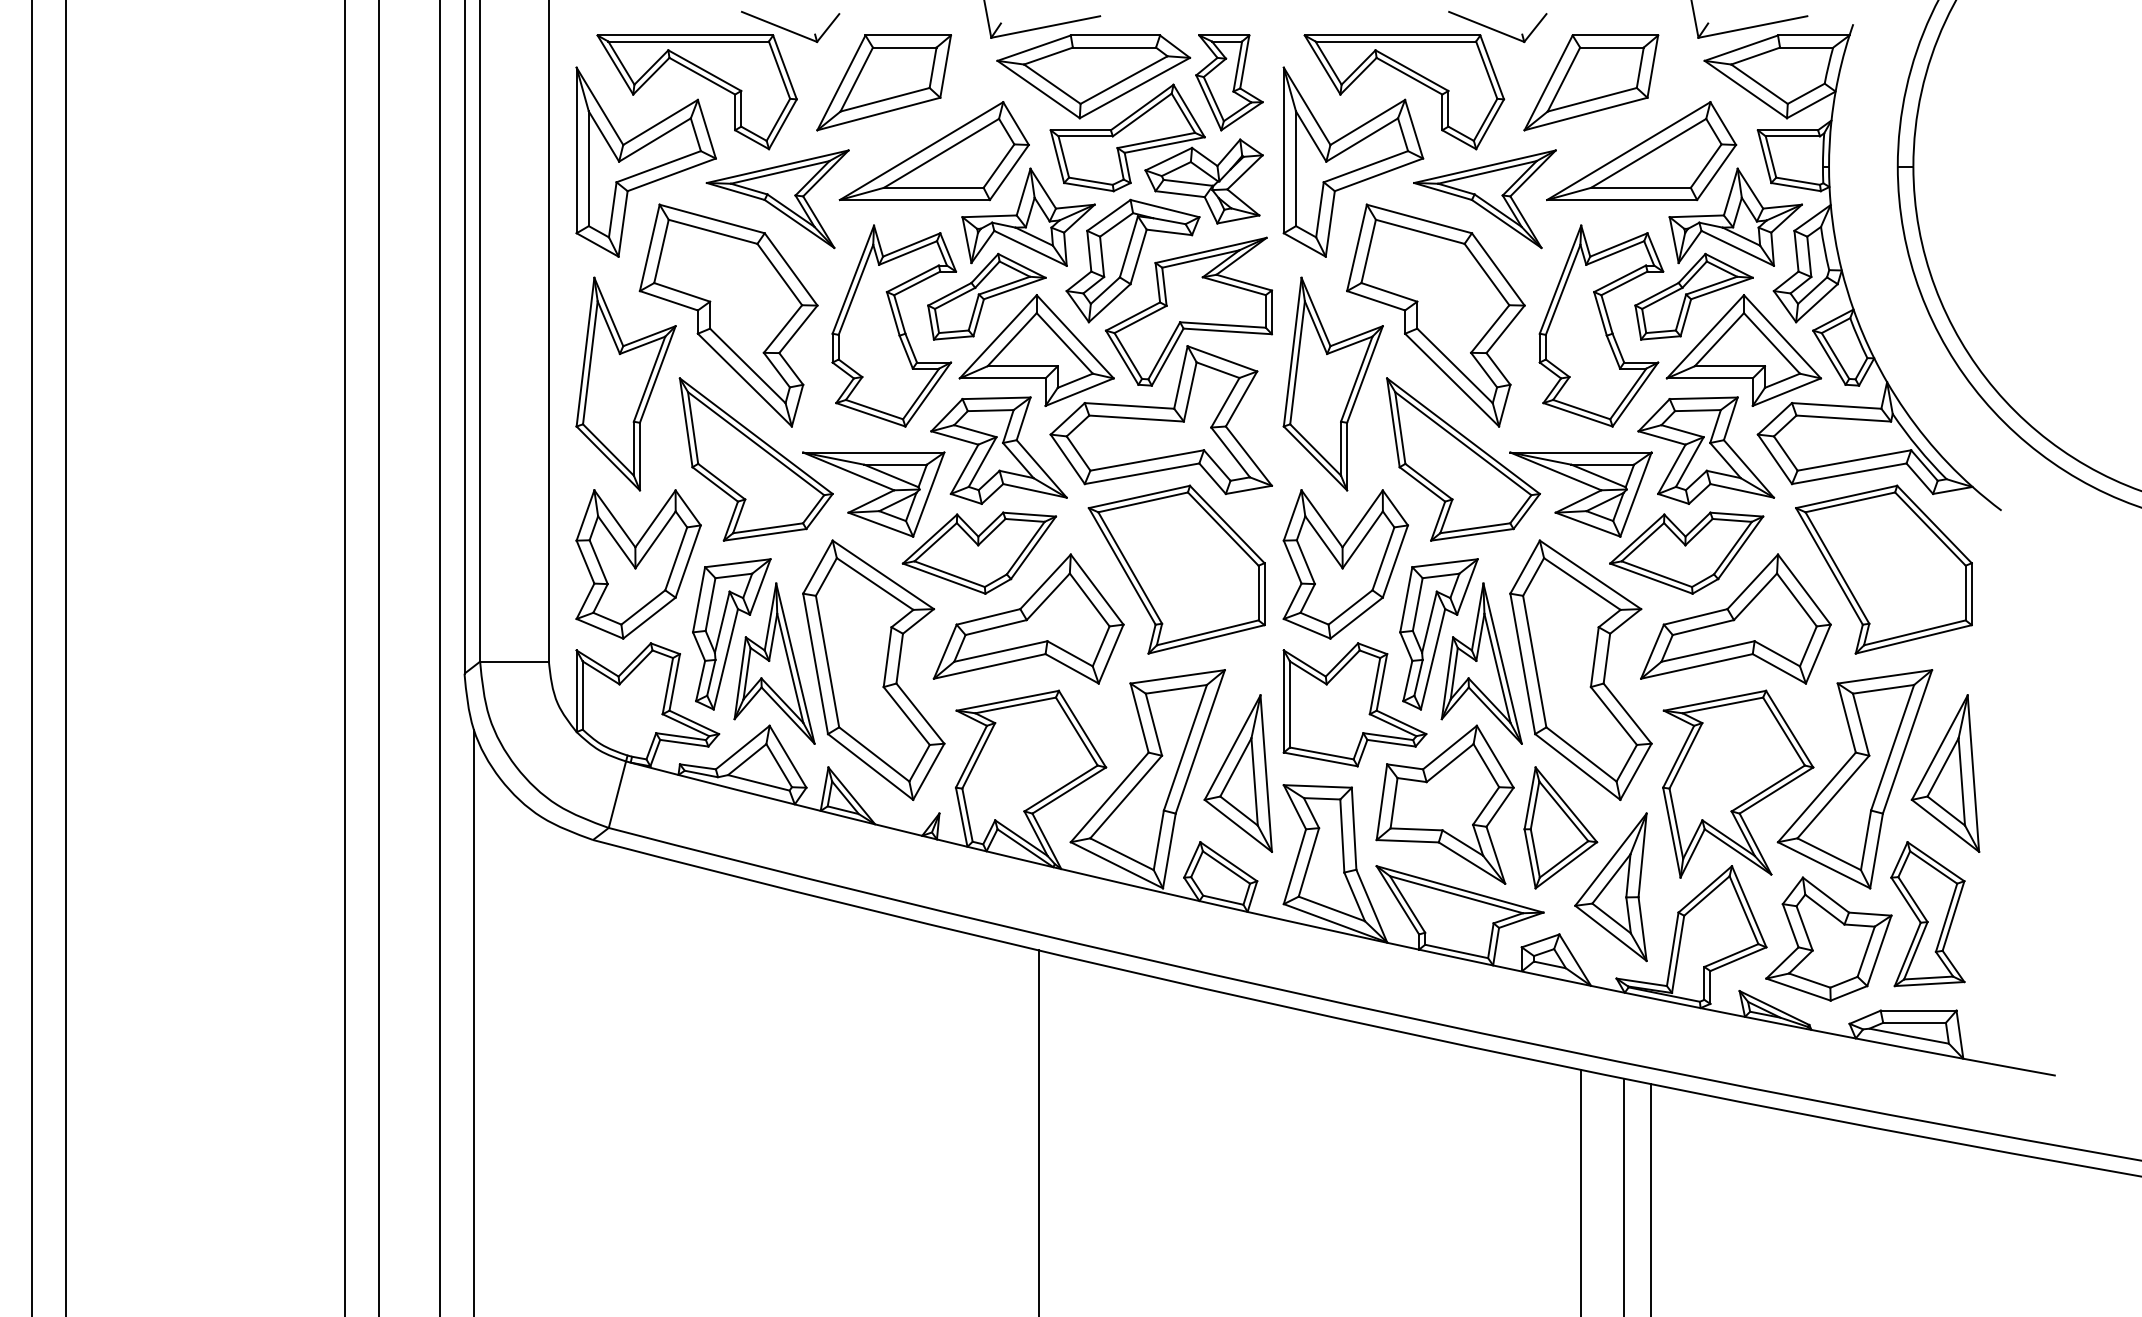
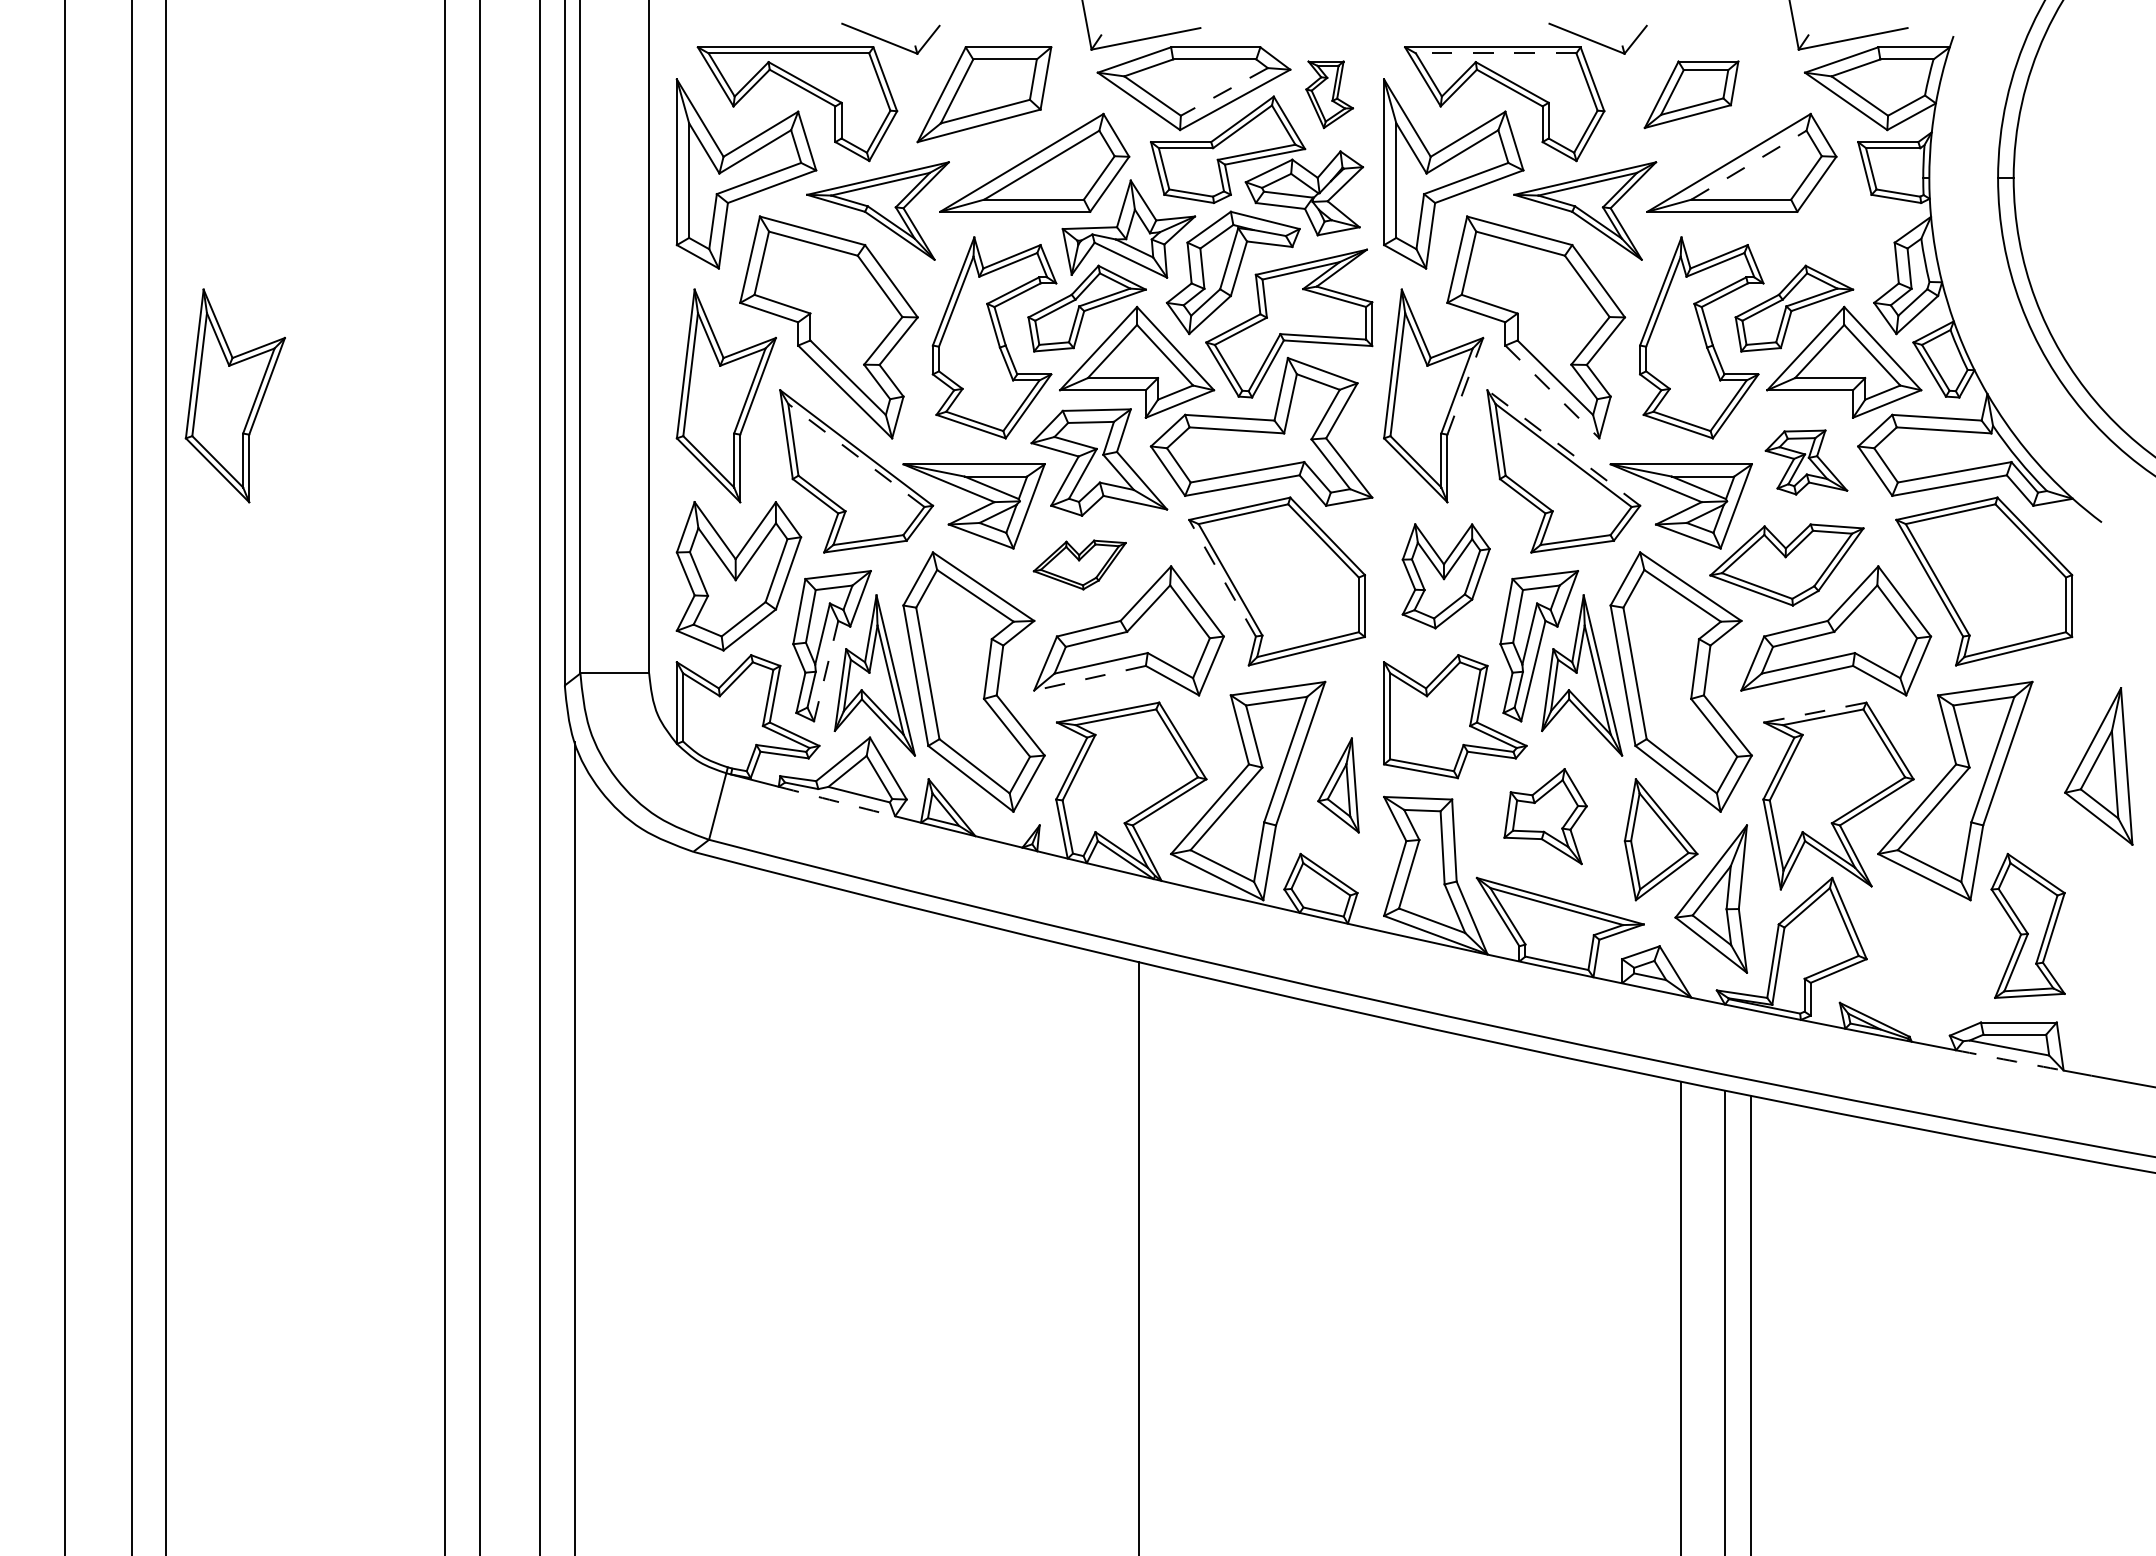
line: (1395, 41) -> (1495, 53), solid -> dashed
line: (1124, 79) -> (1224, 91), solid -> dashed
part: (1229, 82) -> (1329, 94), size x0.7
part: (1591, 82) -> (1691, 94), size x0.7
line: (1649, 152) -> (1749, 164), solid -> dashed
part: (1736, 216) -> (1836, 228), removed
line: (1365, 374) -> (1465, 386), solid -> dashed
line: (1452, 380) -> (1552, 392), solid -> dashed
part: (134, 383) -> (234, 395), added
line: (1463, 436) -> (1563, 448), solid -> dashed
line: (756, 443) -> (856, 455), solid -> dashed
part: (1706, 450) -> (1806, 462), size x0.6
part: (979, 552) -> (1079, 564), size x0.6
part: (1346, 564) -> (1446, 576), size x0.7
line: (1122, 565) -> (1222, 577), solid -> dashed
line: (726, 659) -> (826, 671), solid -> dashed
line: (989, 666) -> (1089, 678), solid -> dashed
line: (1715, 700) -> (1815, 712), solid -> dashed
part: (1238, 773) -> (1338, 785), size x0.6
part: (1945, 773) -> (2098, 766), moved
arc: (736, 789) -> (836, 801), solid -> dashed
part: (1445, 804) -> (1545, 816), size x0.6
part: (1828, 938) -> (1928, 950), removed
arc: (1909, 1048) -> (2009, 1060), solid -> dashed

